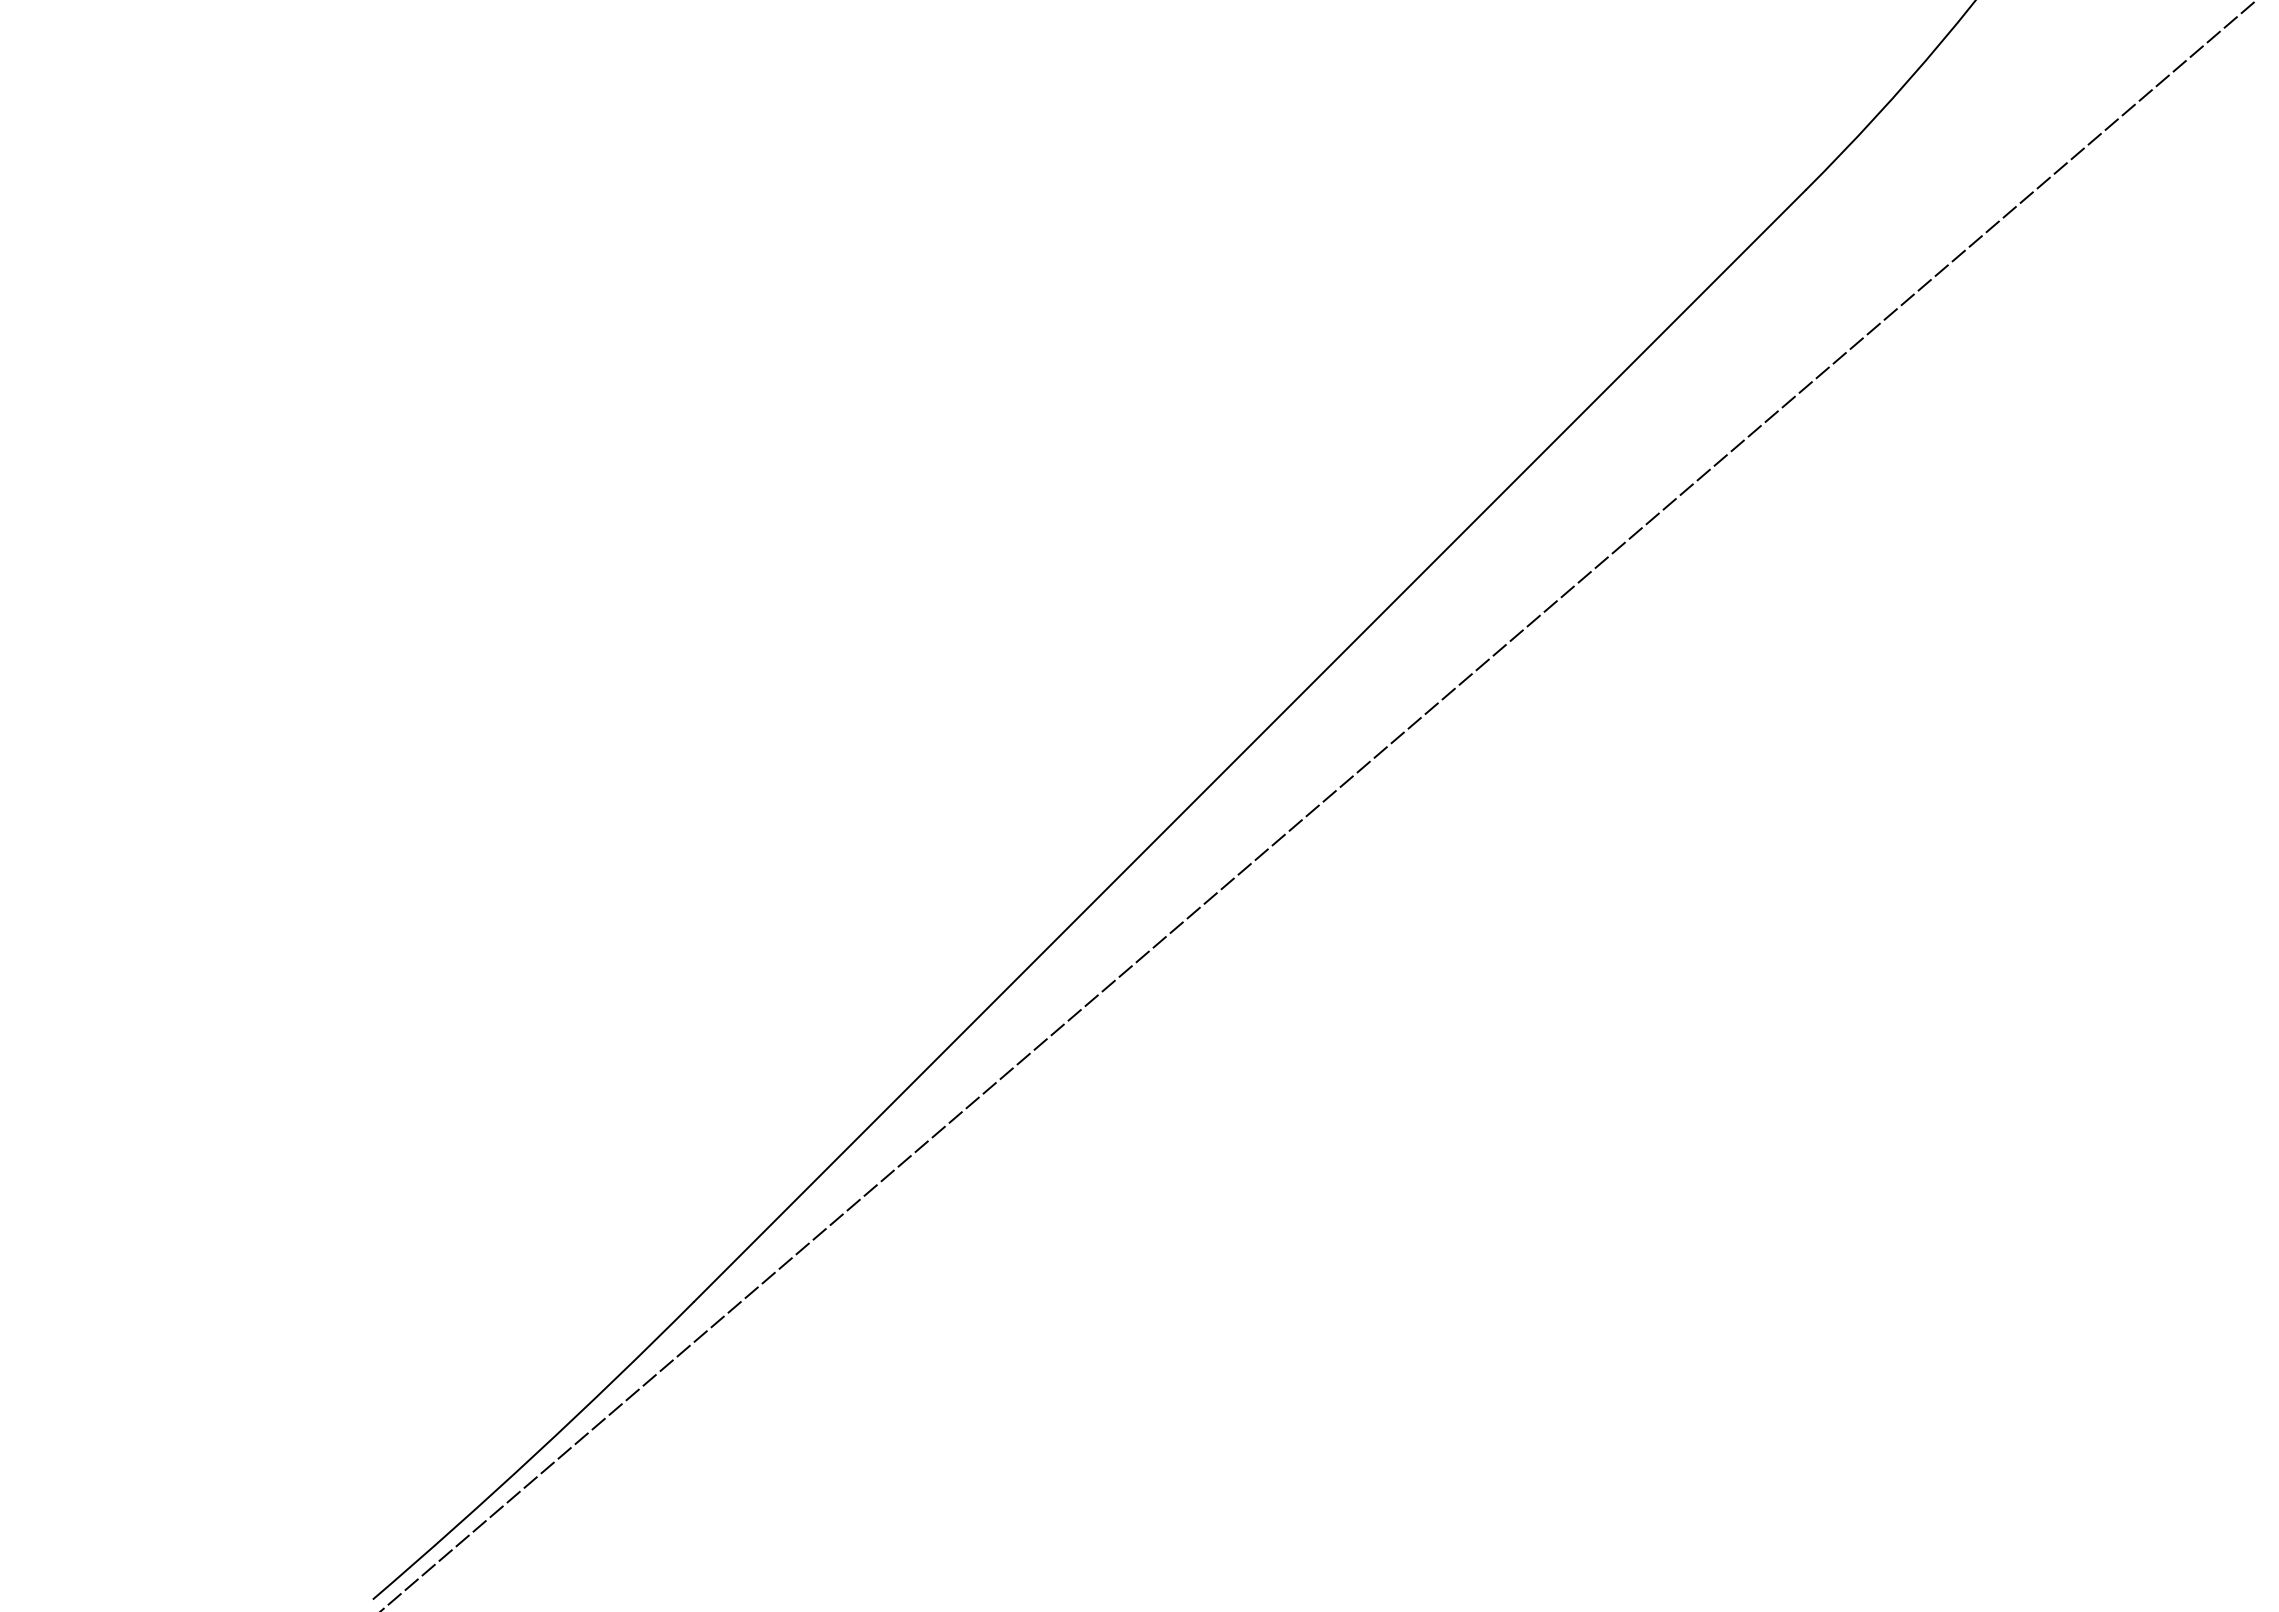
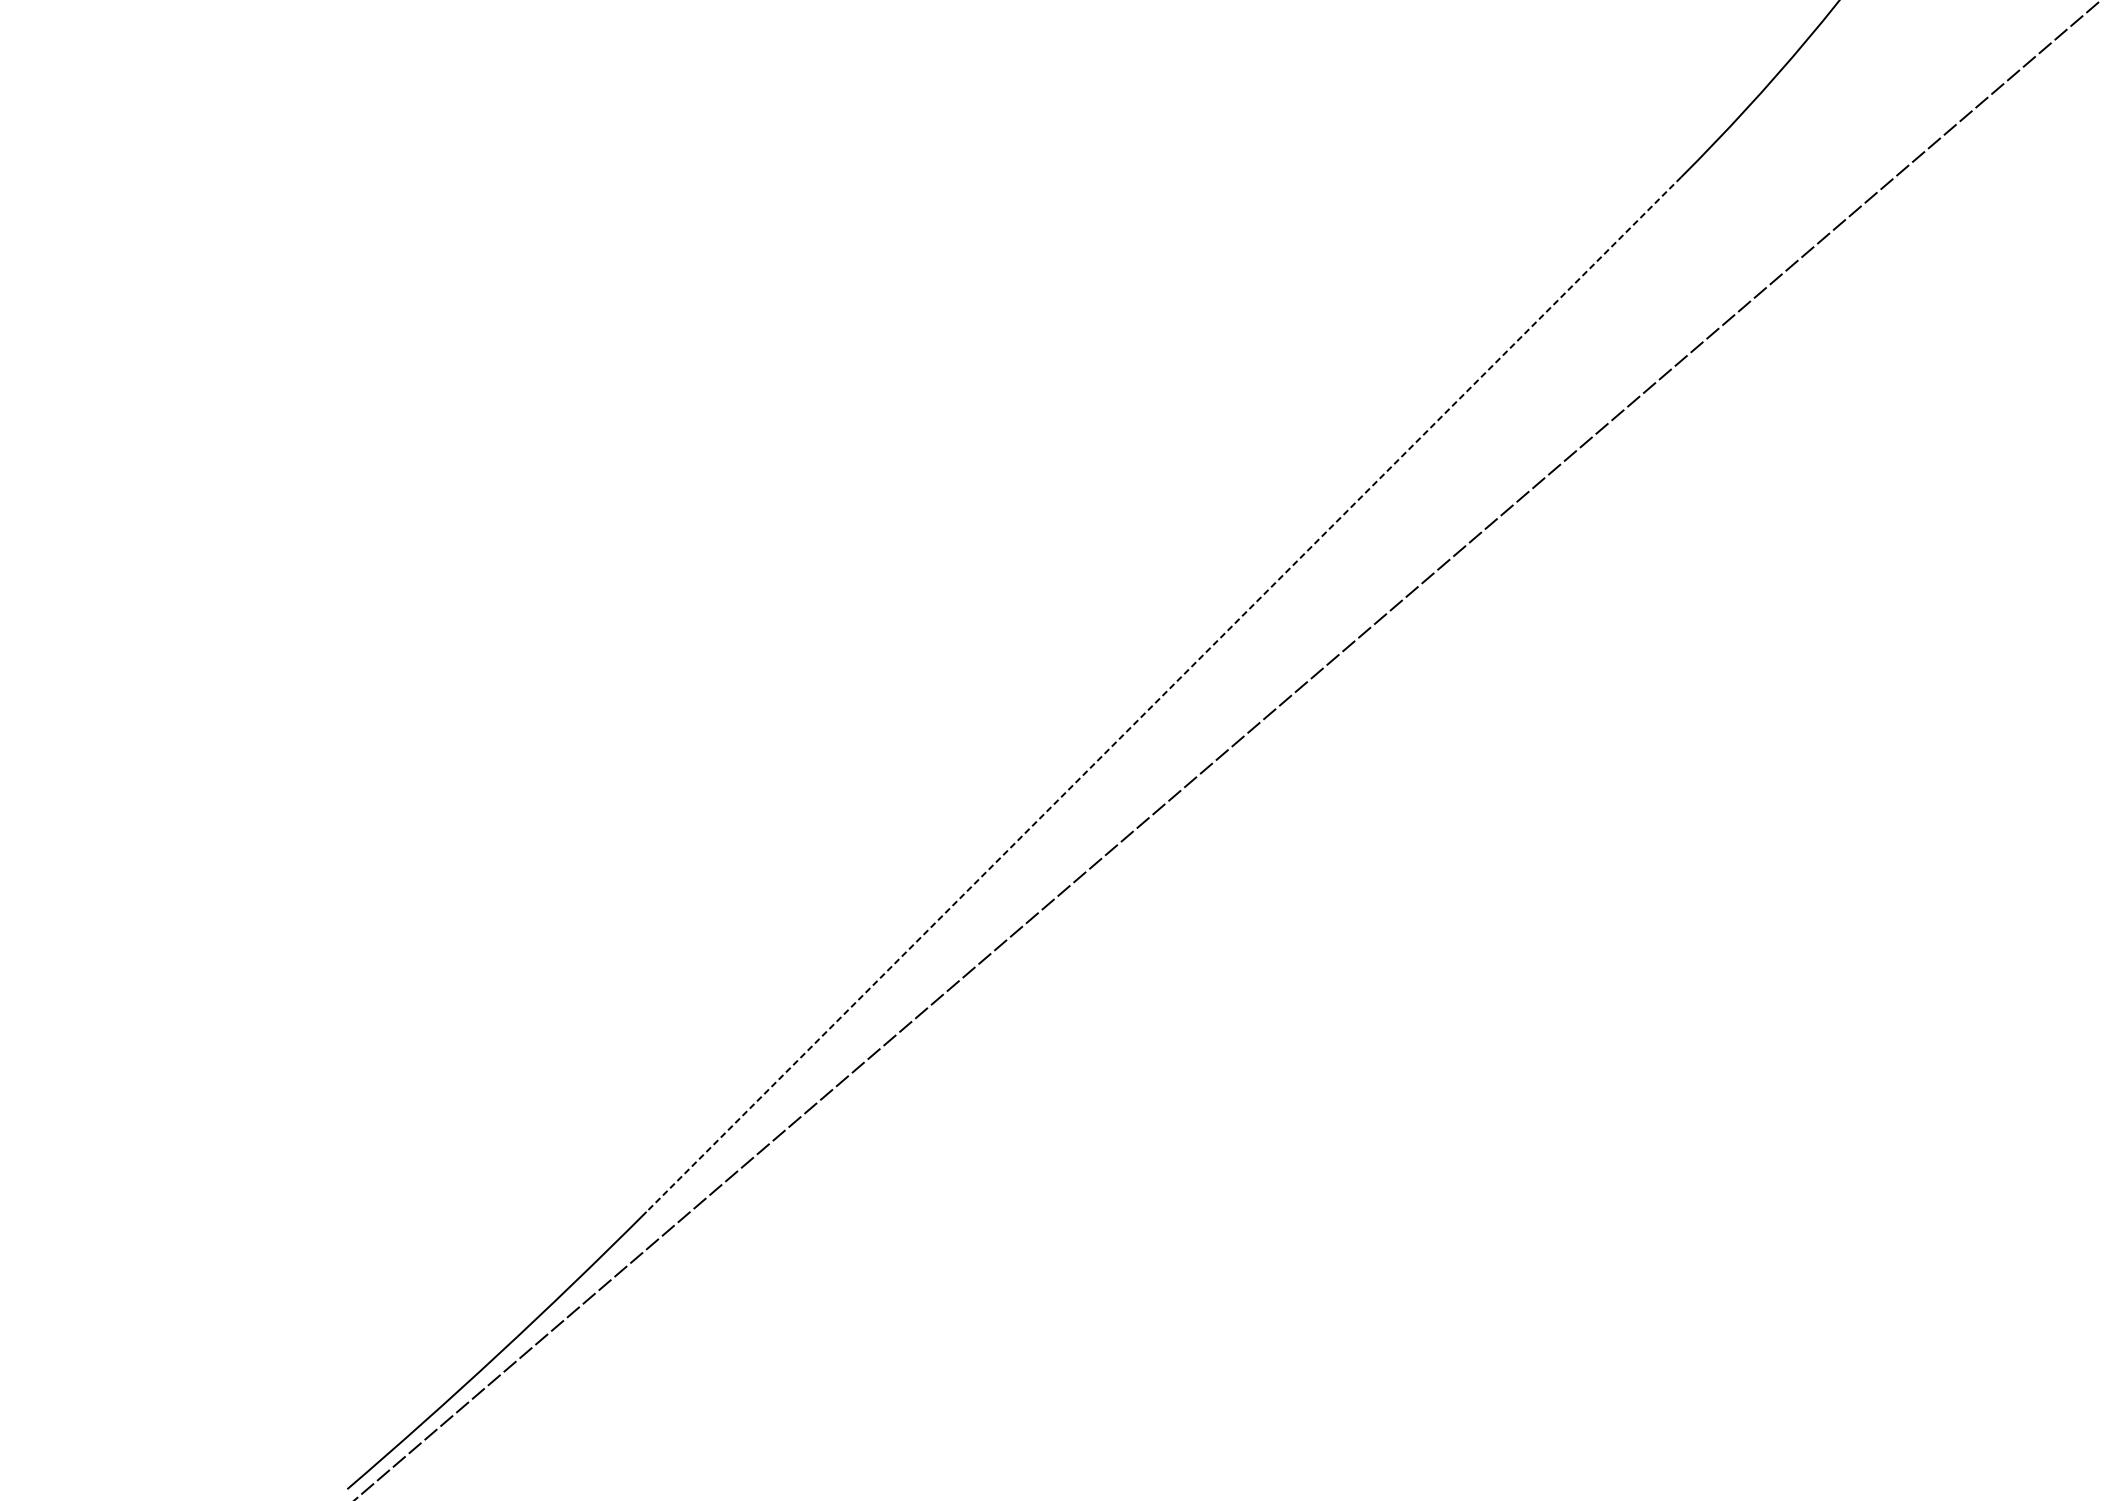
line: (1250, 745) -> (1164, 694), solid -> dashed

